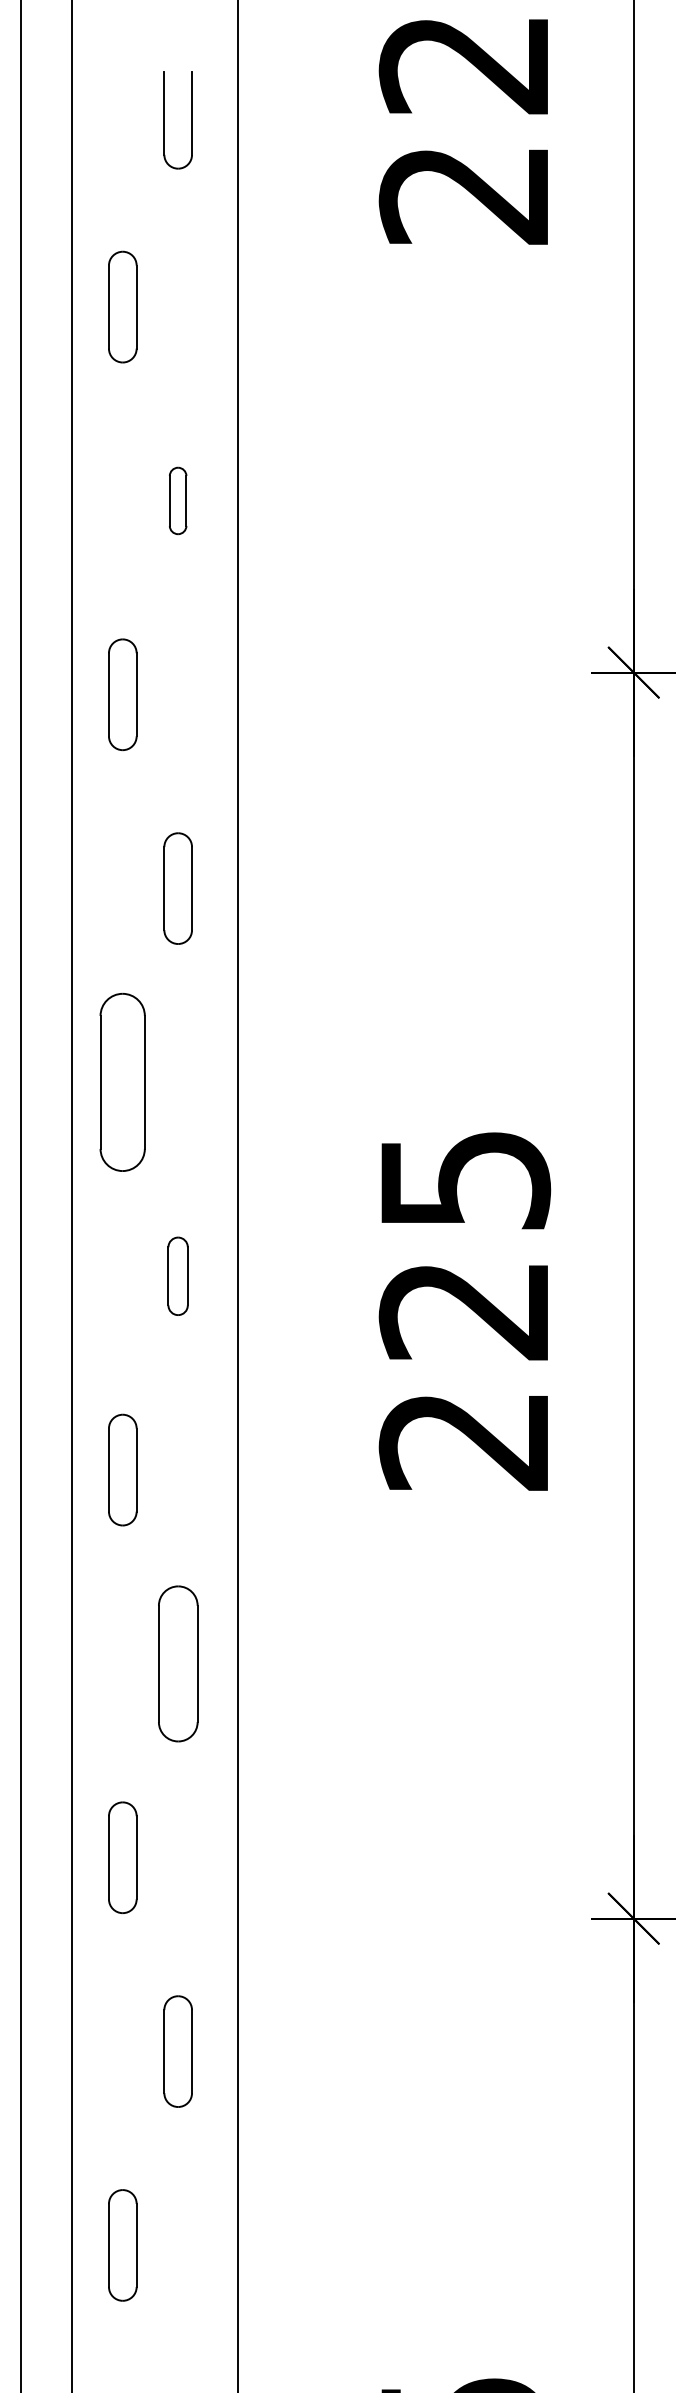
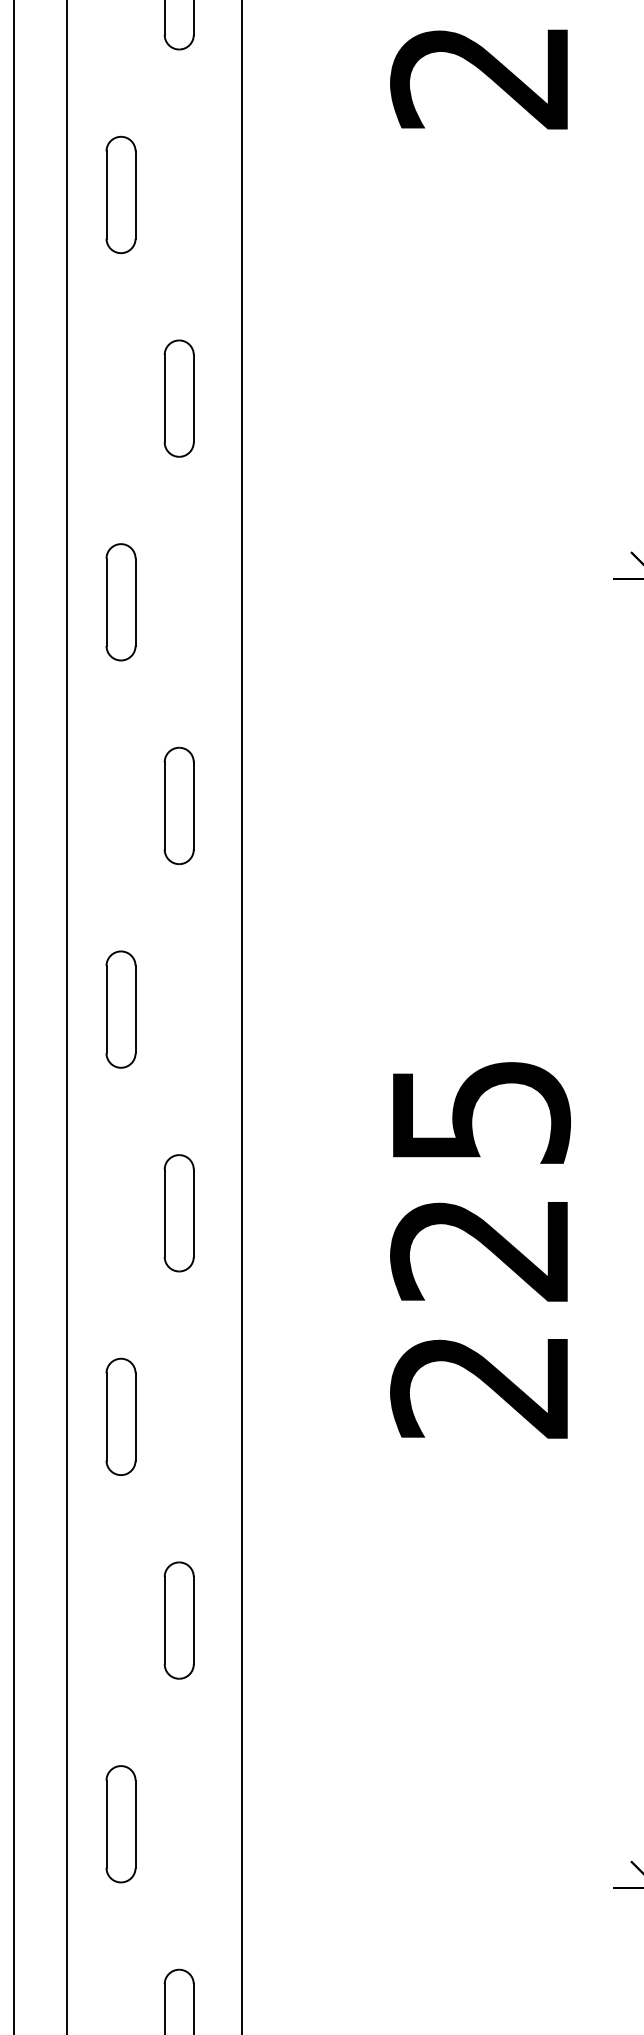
part: (177, 500) -> (178, 398), size x1.67
part: (122, 1082) -> (120, 1009), size x0.62
part: (177, 1276) -> (178, 1213), size x1.43
part: (177, 1663) -> (178, 1620), size x0.71

